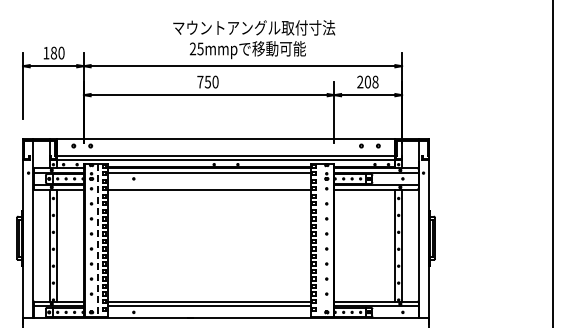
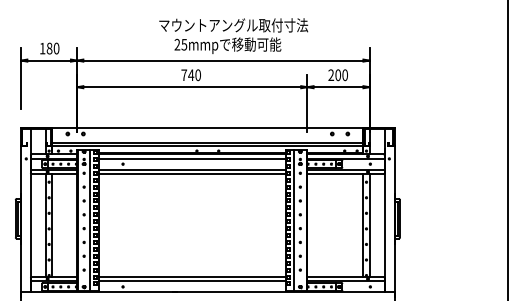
text: (207, 81) -> (190, 74), 750 -> 740
text: (375, 82) -> (345, 75), 208 -> 200
line: (208, 184) -> (191, 169), added
line: (98, 240) -> (90, 220), dashed -> solid
line: (320, 240) -> (294, 220), added

